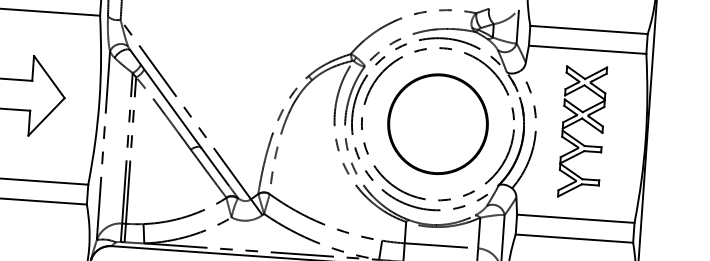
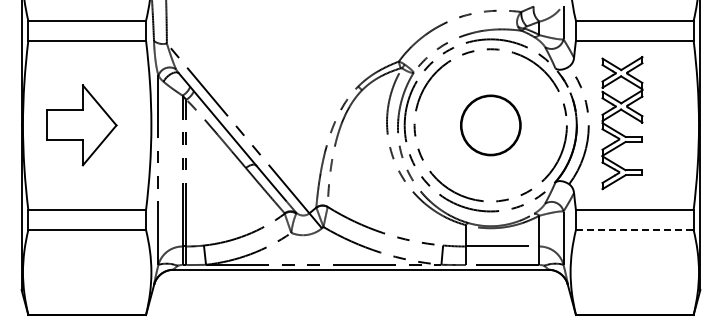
part: (437, 124) -> (490, 125), size x0.6
part: (578, 140) -> (618, 131), moved
line: (574, 239) -> (634, 230), solid -> dashed

